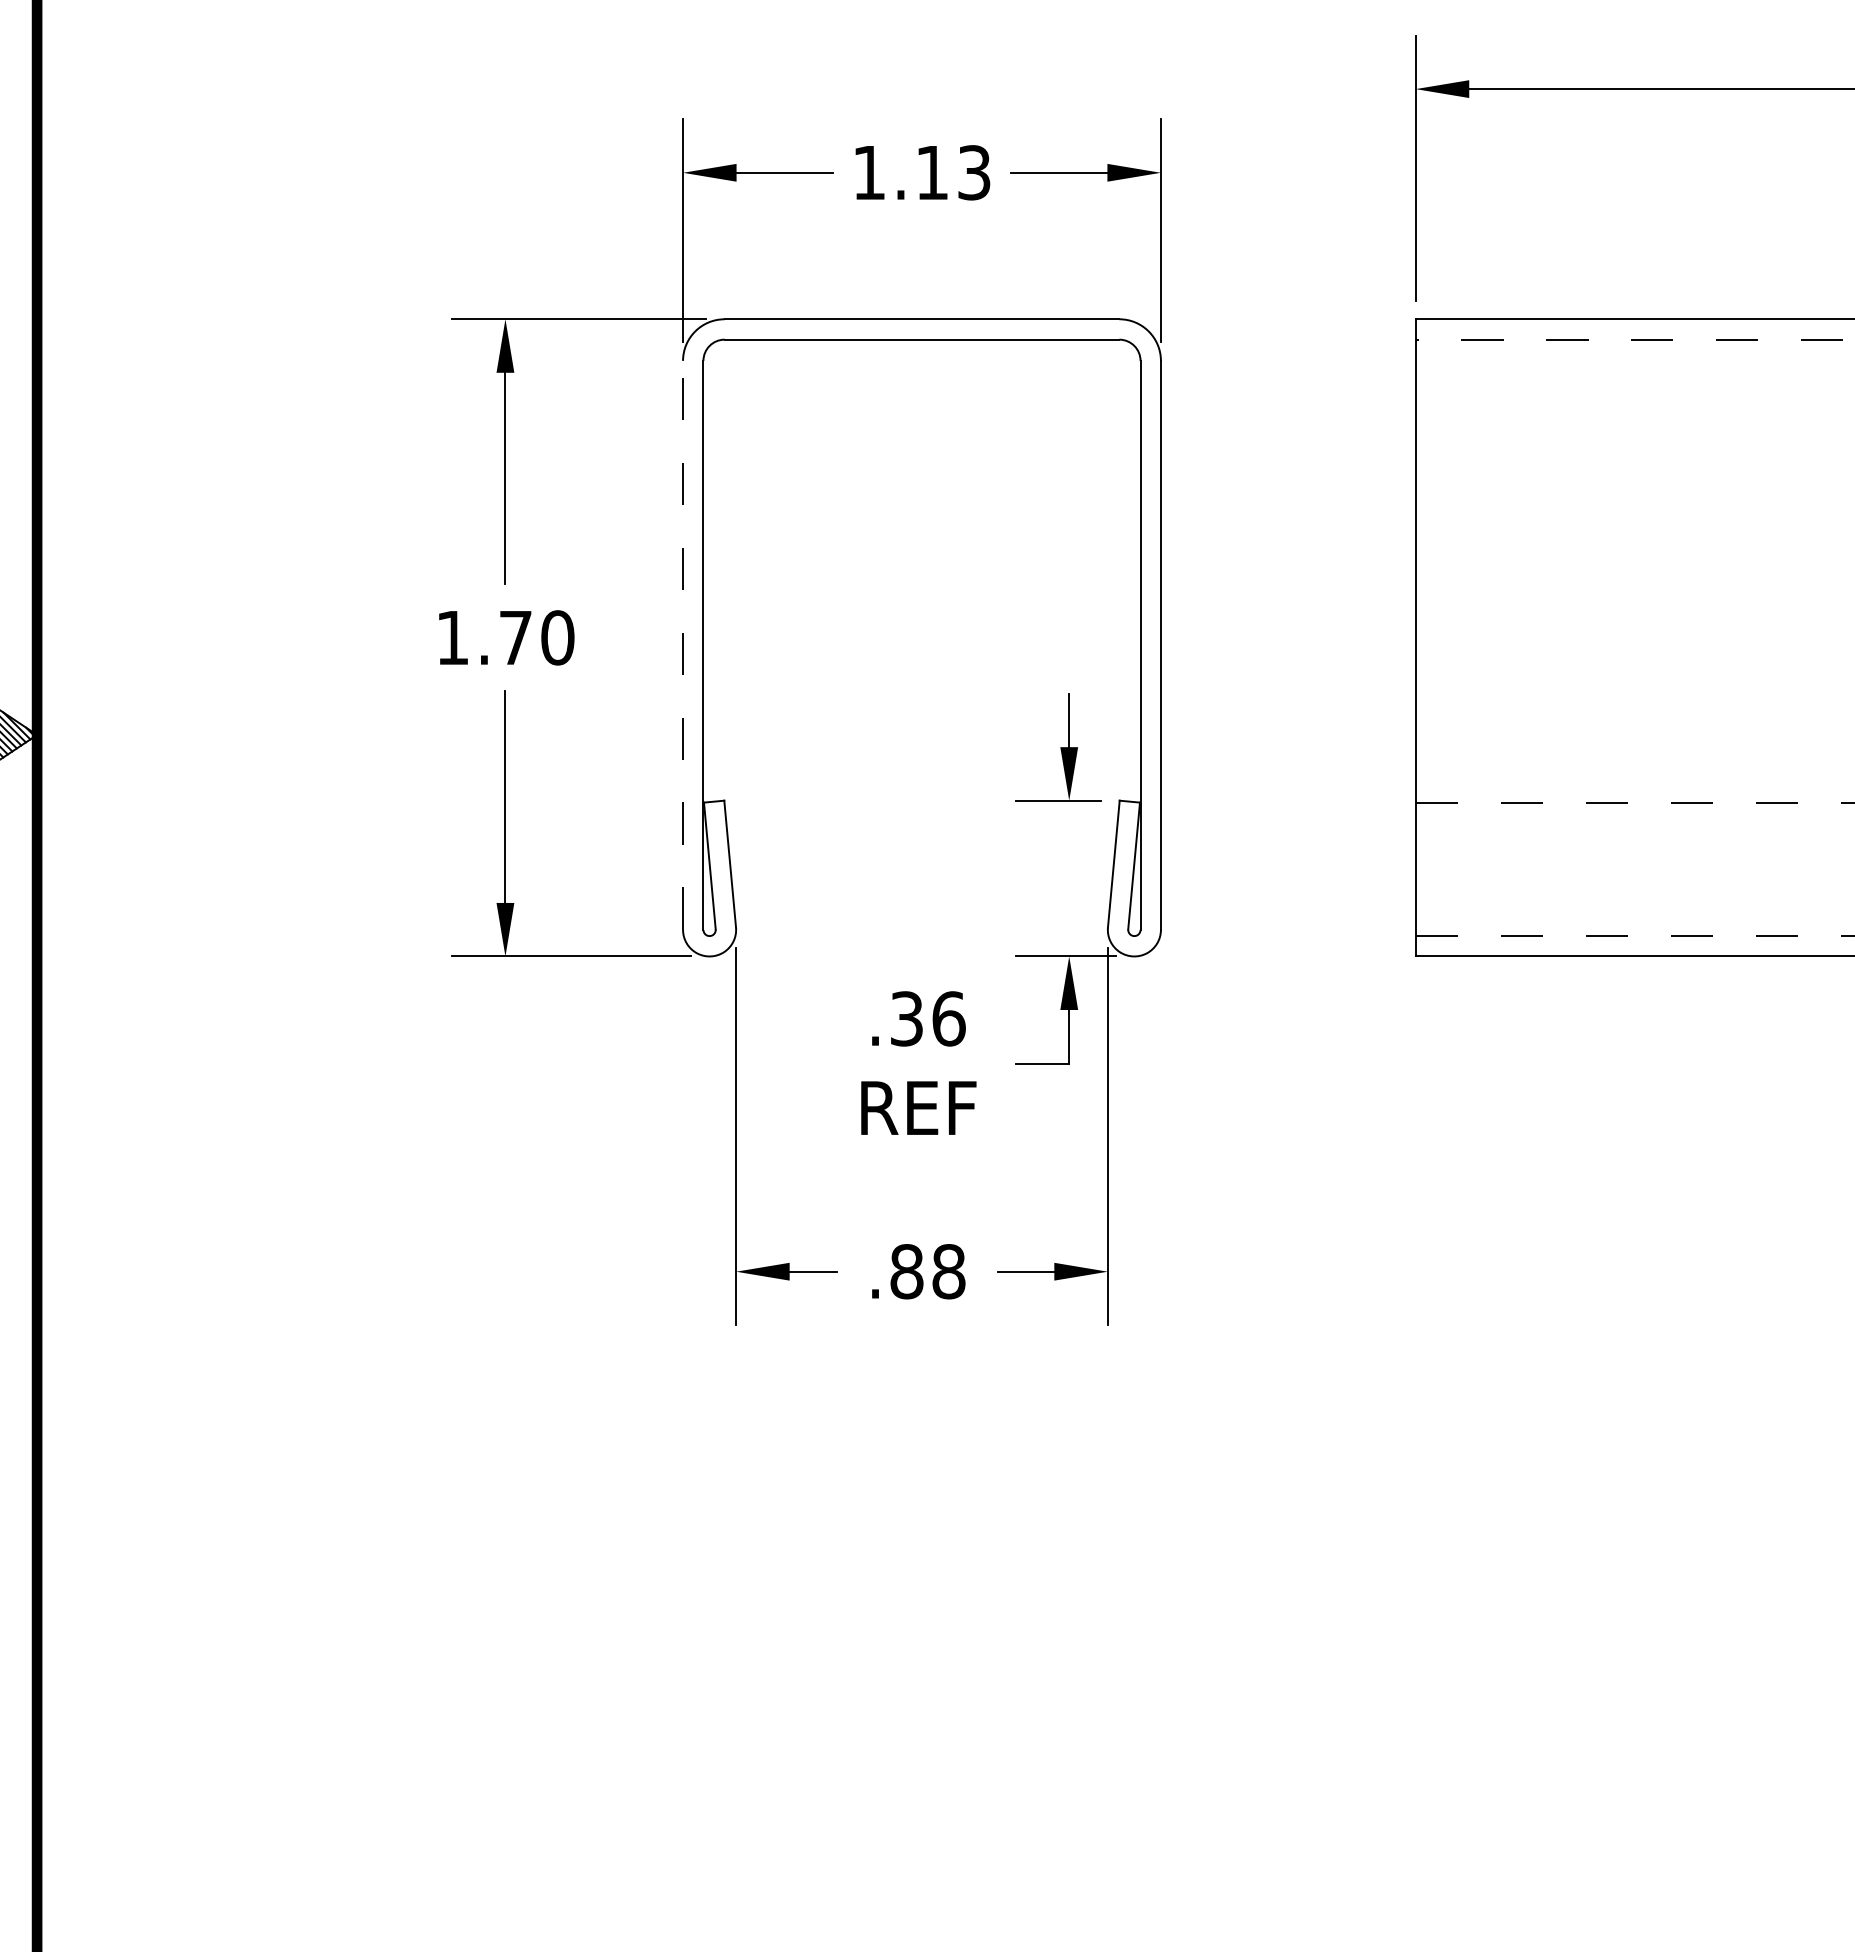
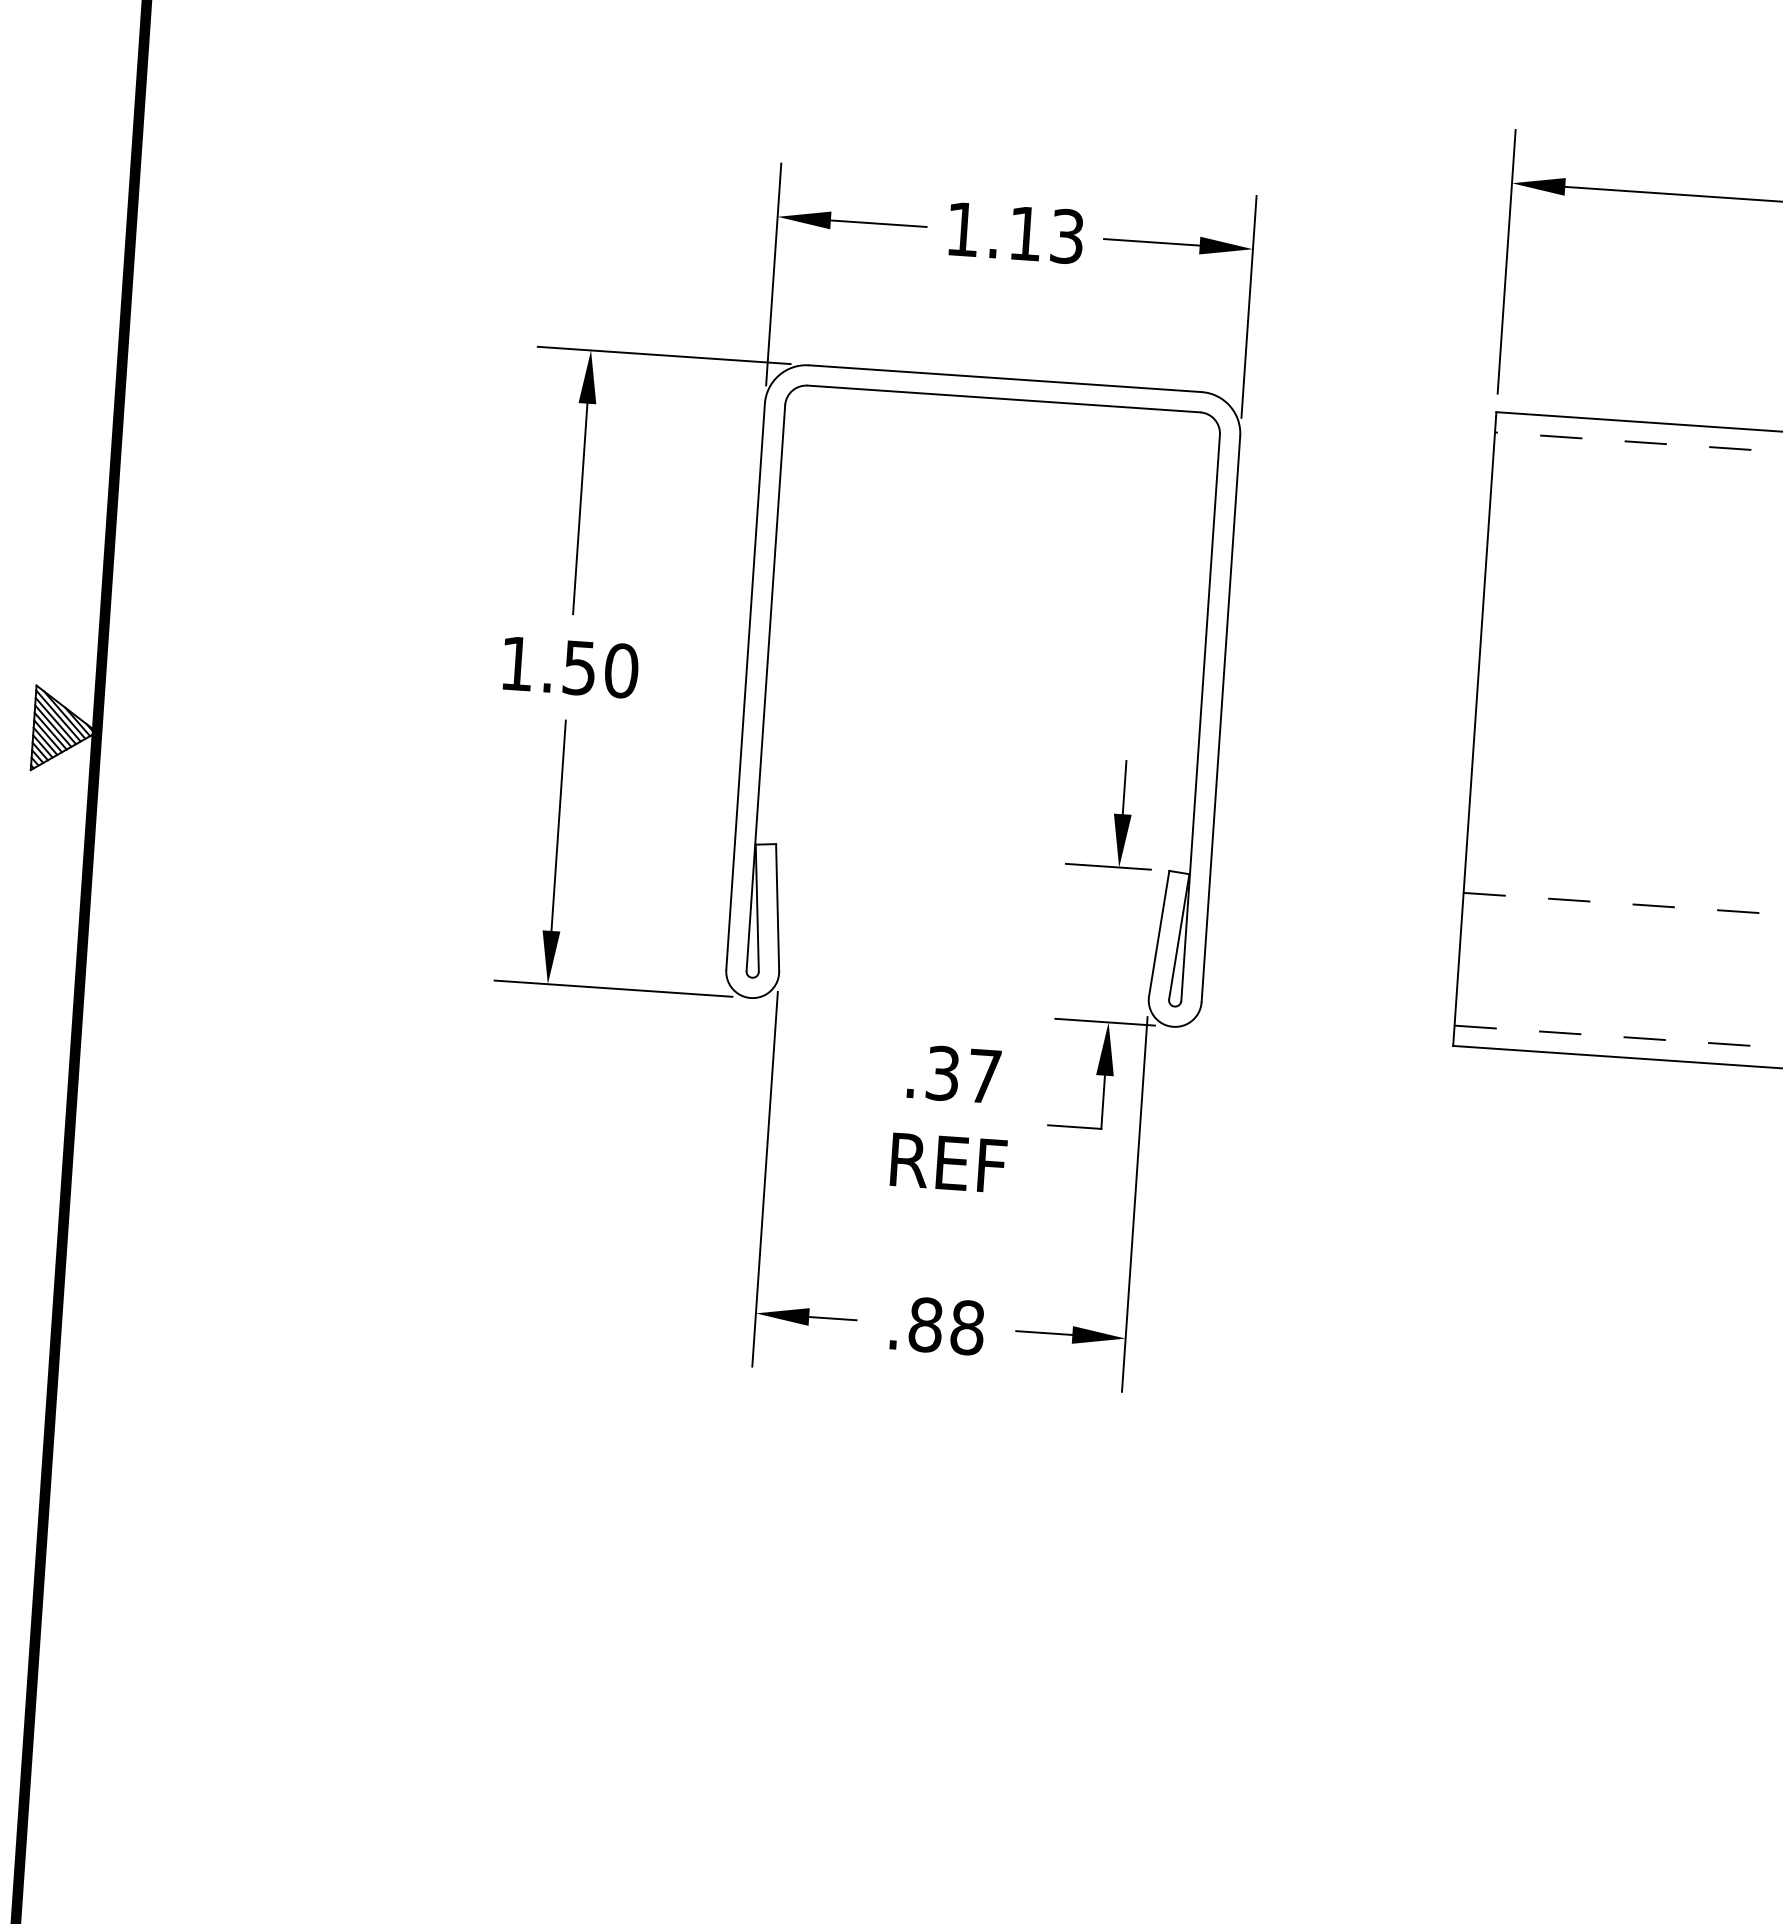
text: (515, 638) -> (579, 668), 1.70 -> 1.50
line: (683, 645) -> (746, 686), dashed -> solid
text: (948, 1018) -> (984, 1075), .36 -> .37

